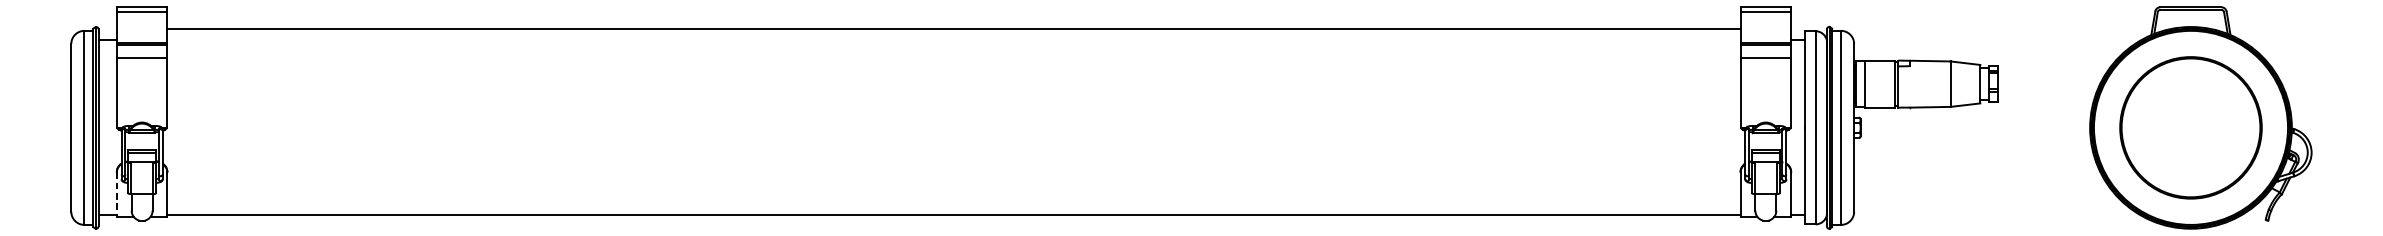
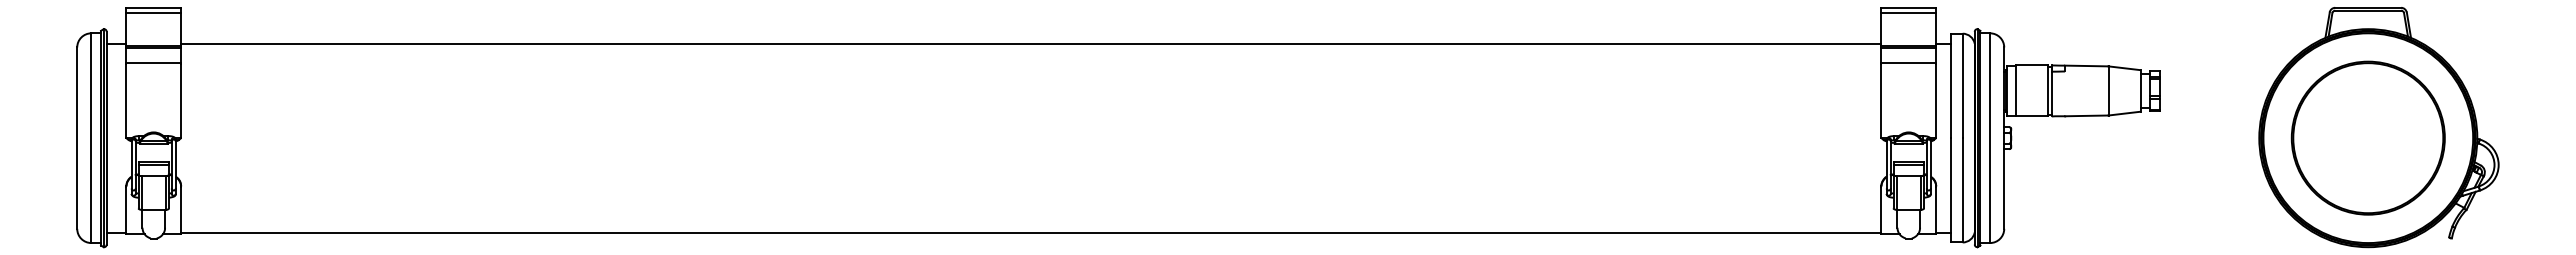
line: (954, 29) -> (1031, 43), moved
line: (116, 194) -> (126, 210), dashed -> solid

